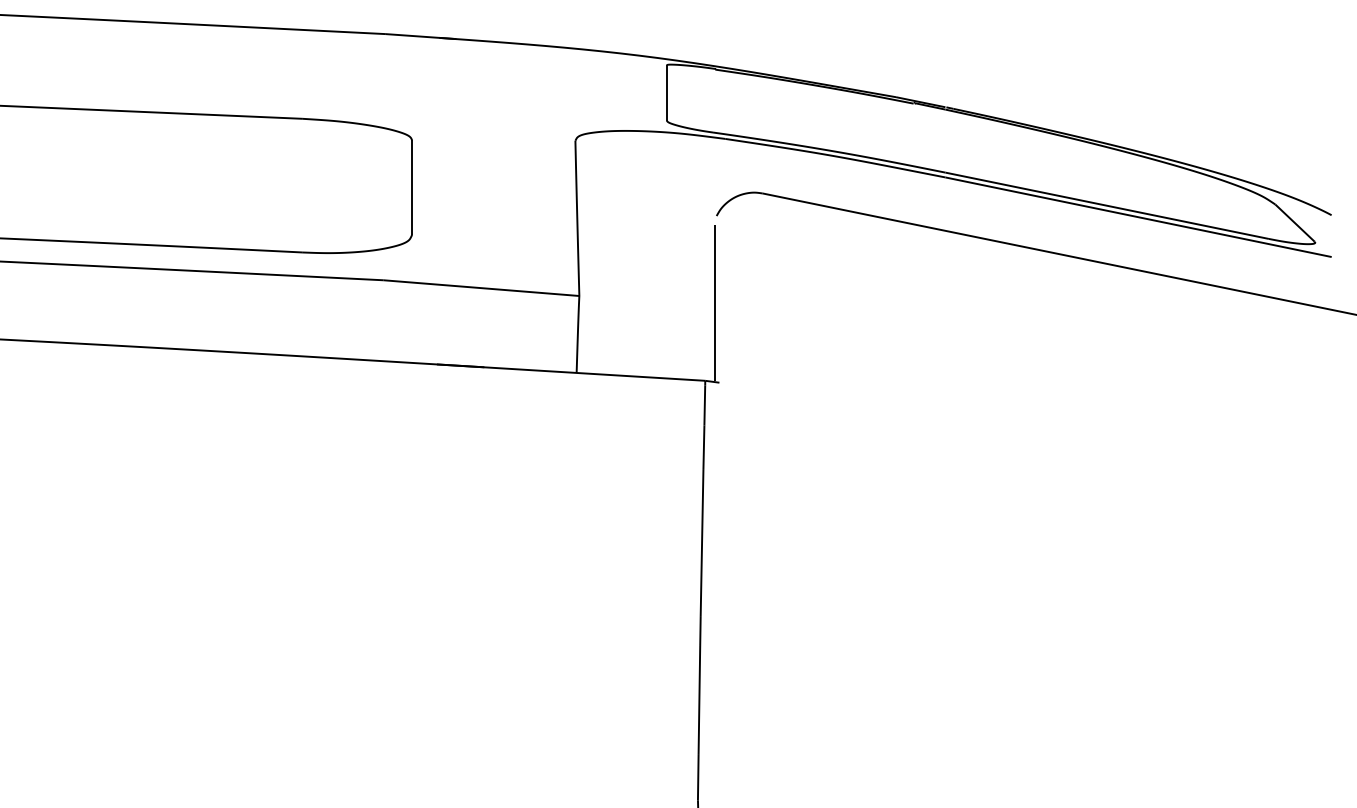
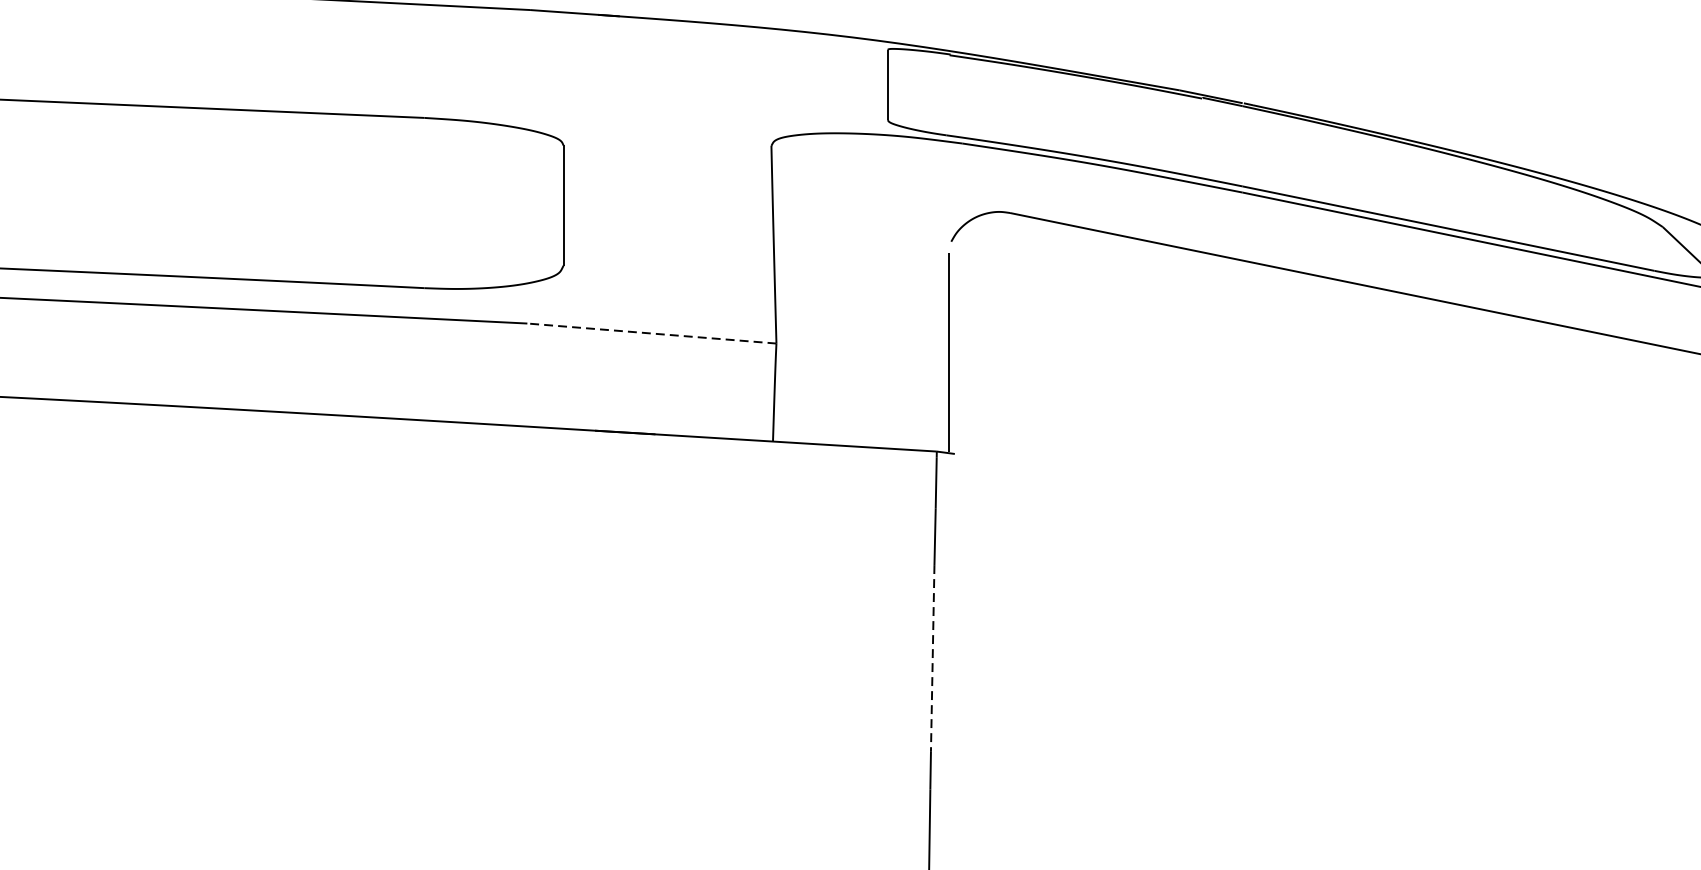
line: (481, 288) -> (651, 333), solid -> dashed
line: (702, 543) -> (933, 658), solid -> dashed

